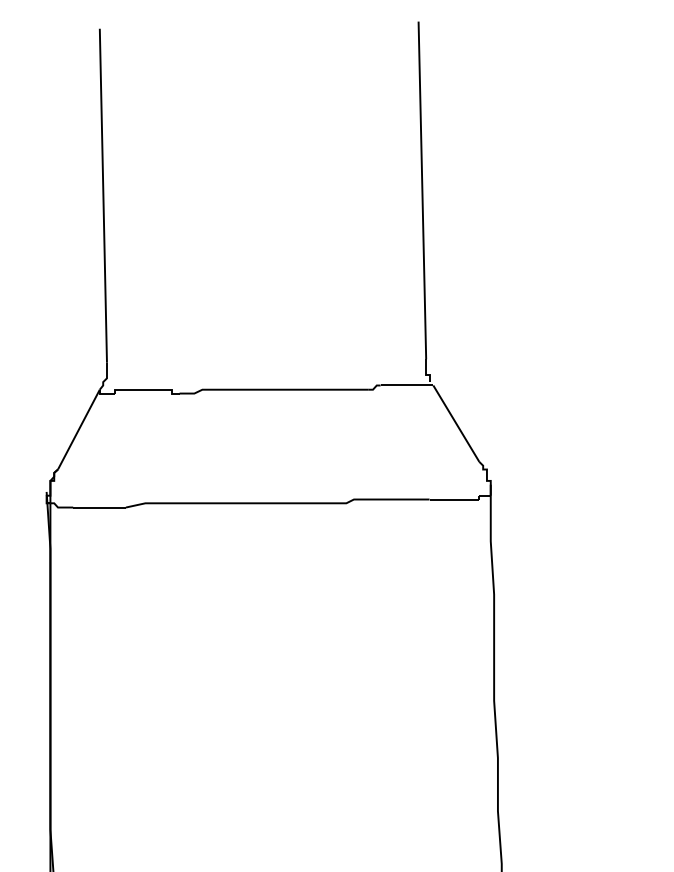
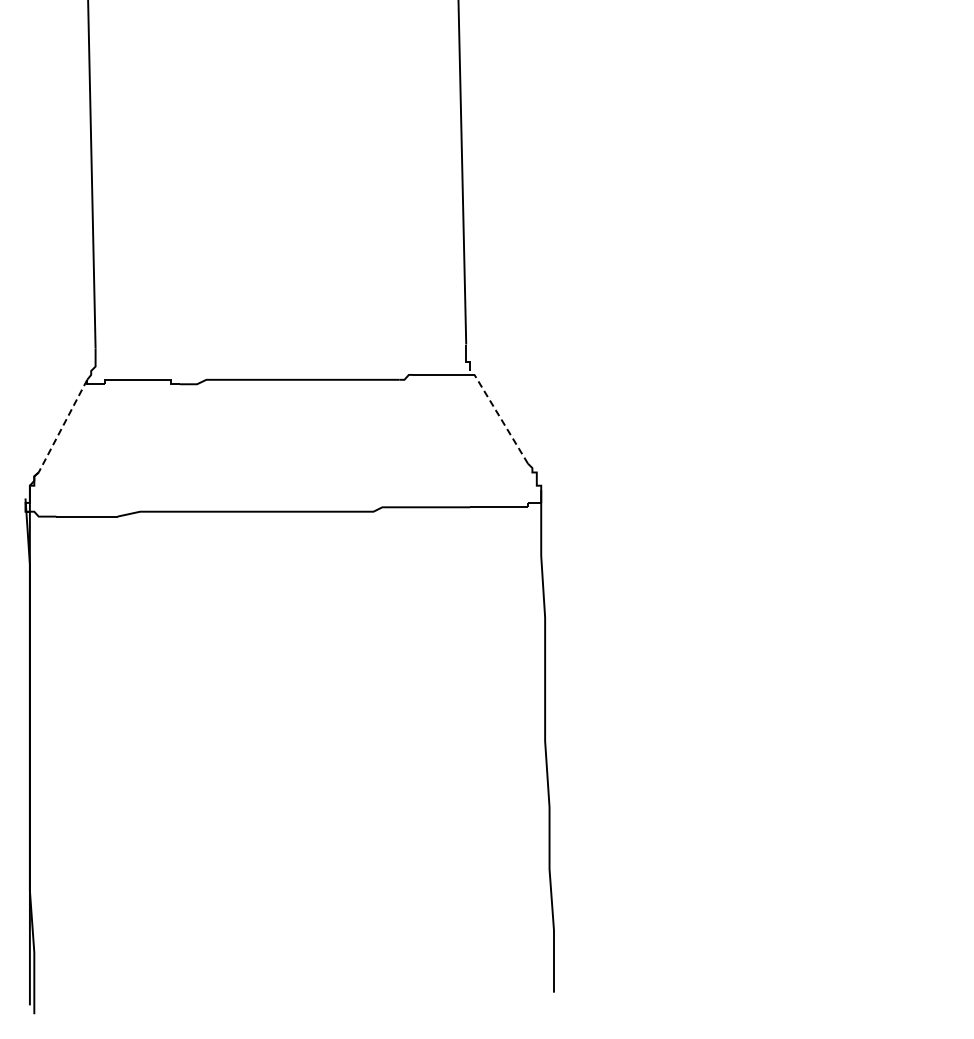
line: (456, 423) -> (501, 419), solid -> dashed
line: (78, 429) -> (62, 426), solid -> dashed

